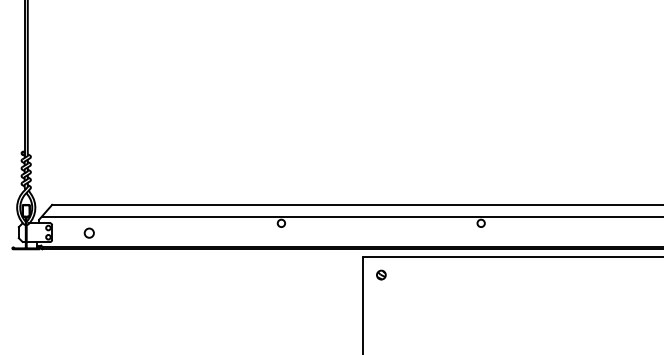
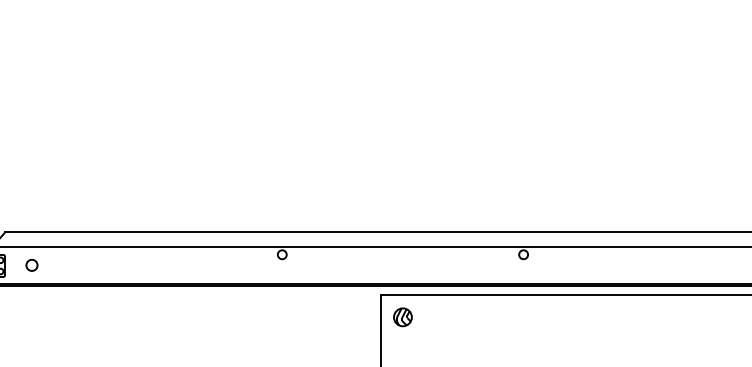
circle: (88, 232) -> (30, 264), moved
part: (381, 274) -> (403, 316), size x1.67

